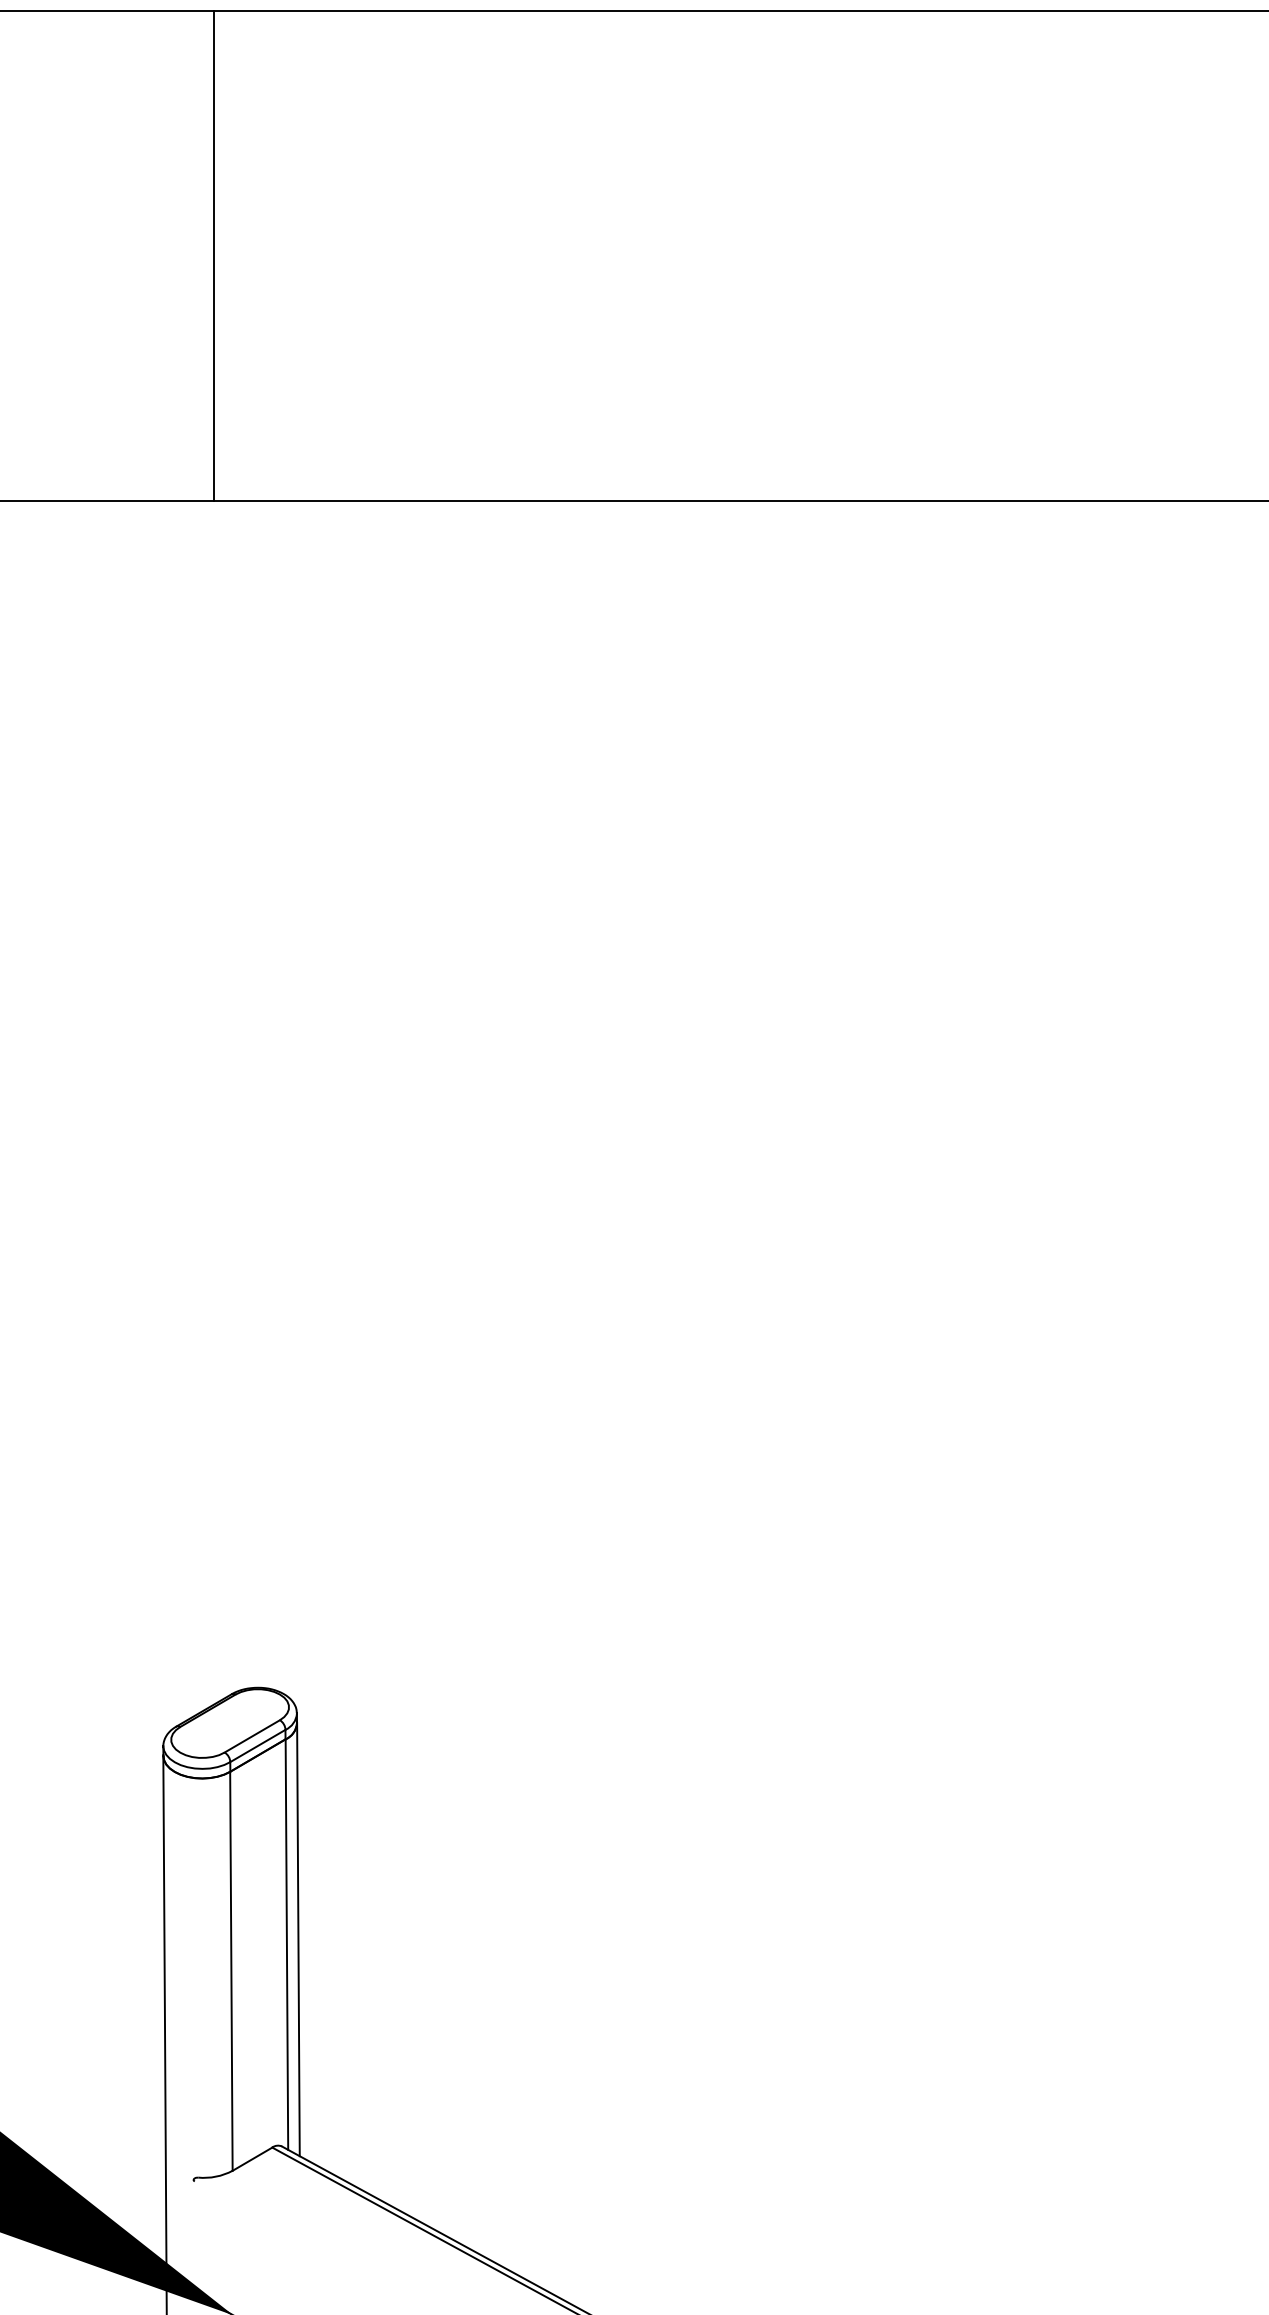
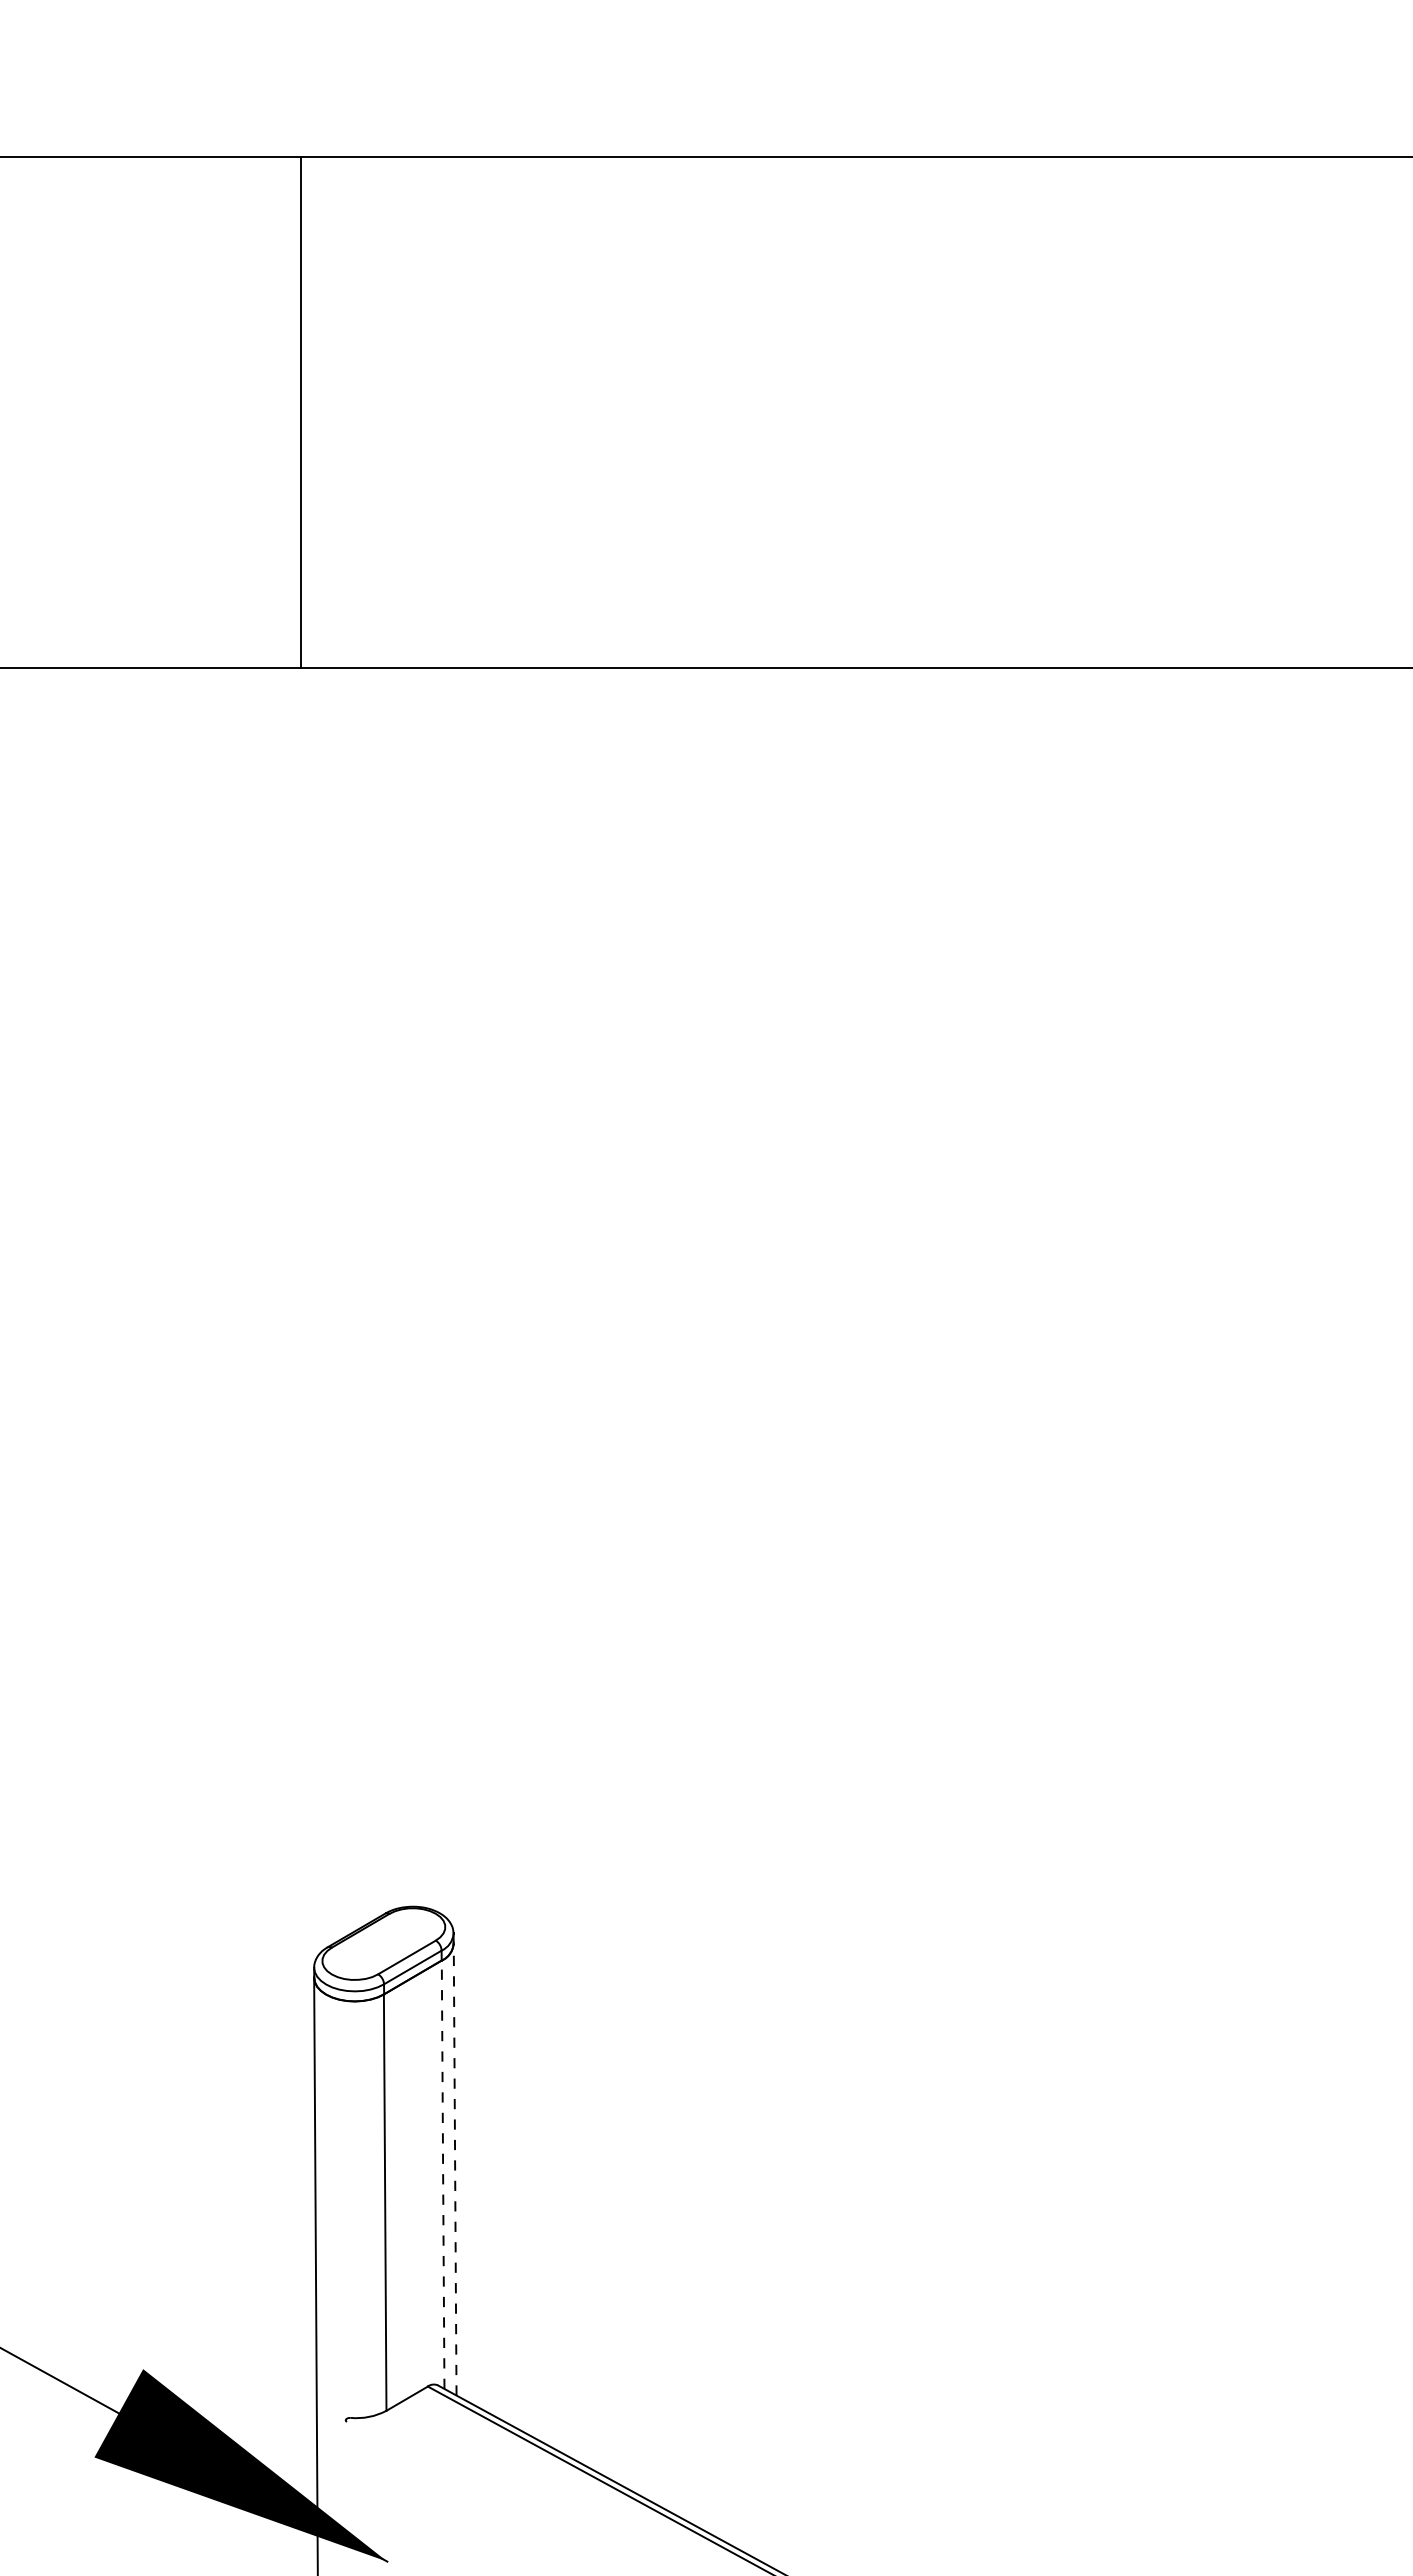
line: (214, 255) -> (301, 412), moved
line: (298, 1939) -> (455, 2169), solid -> dashed
line: (287, 1944) -> (443, 2174), solid -> dashed

